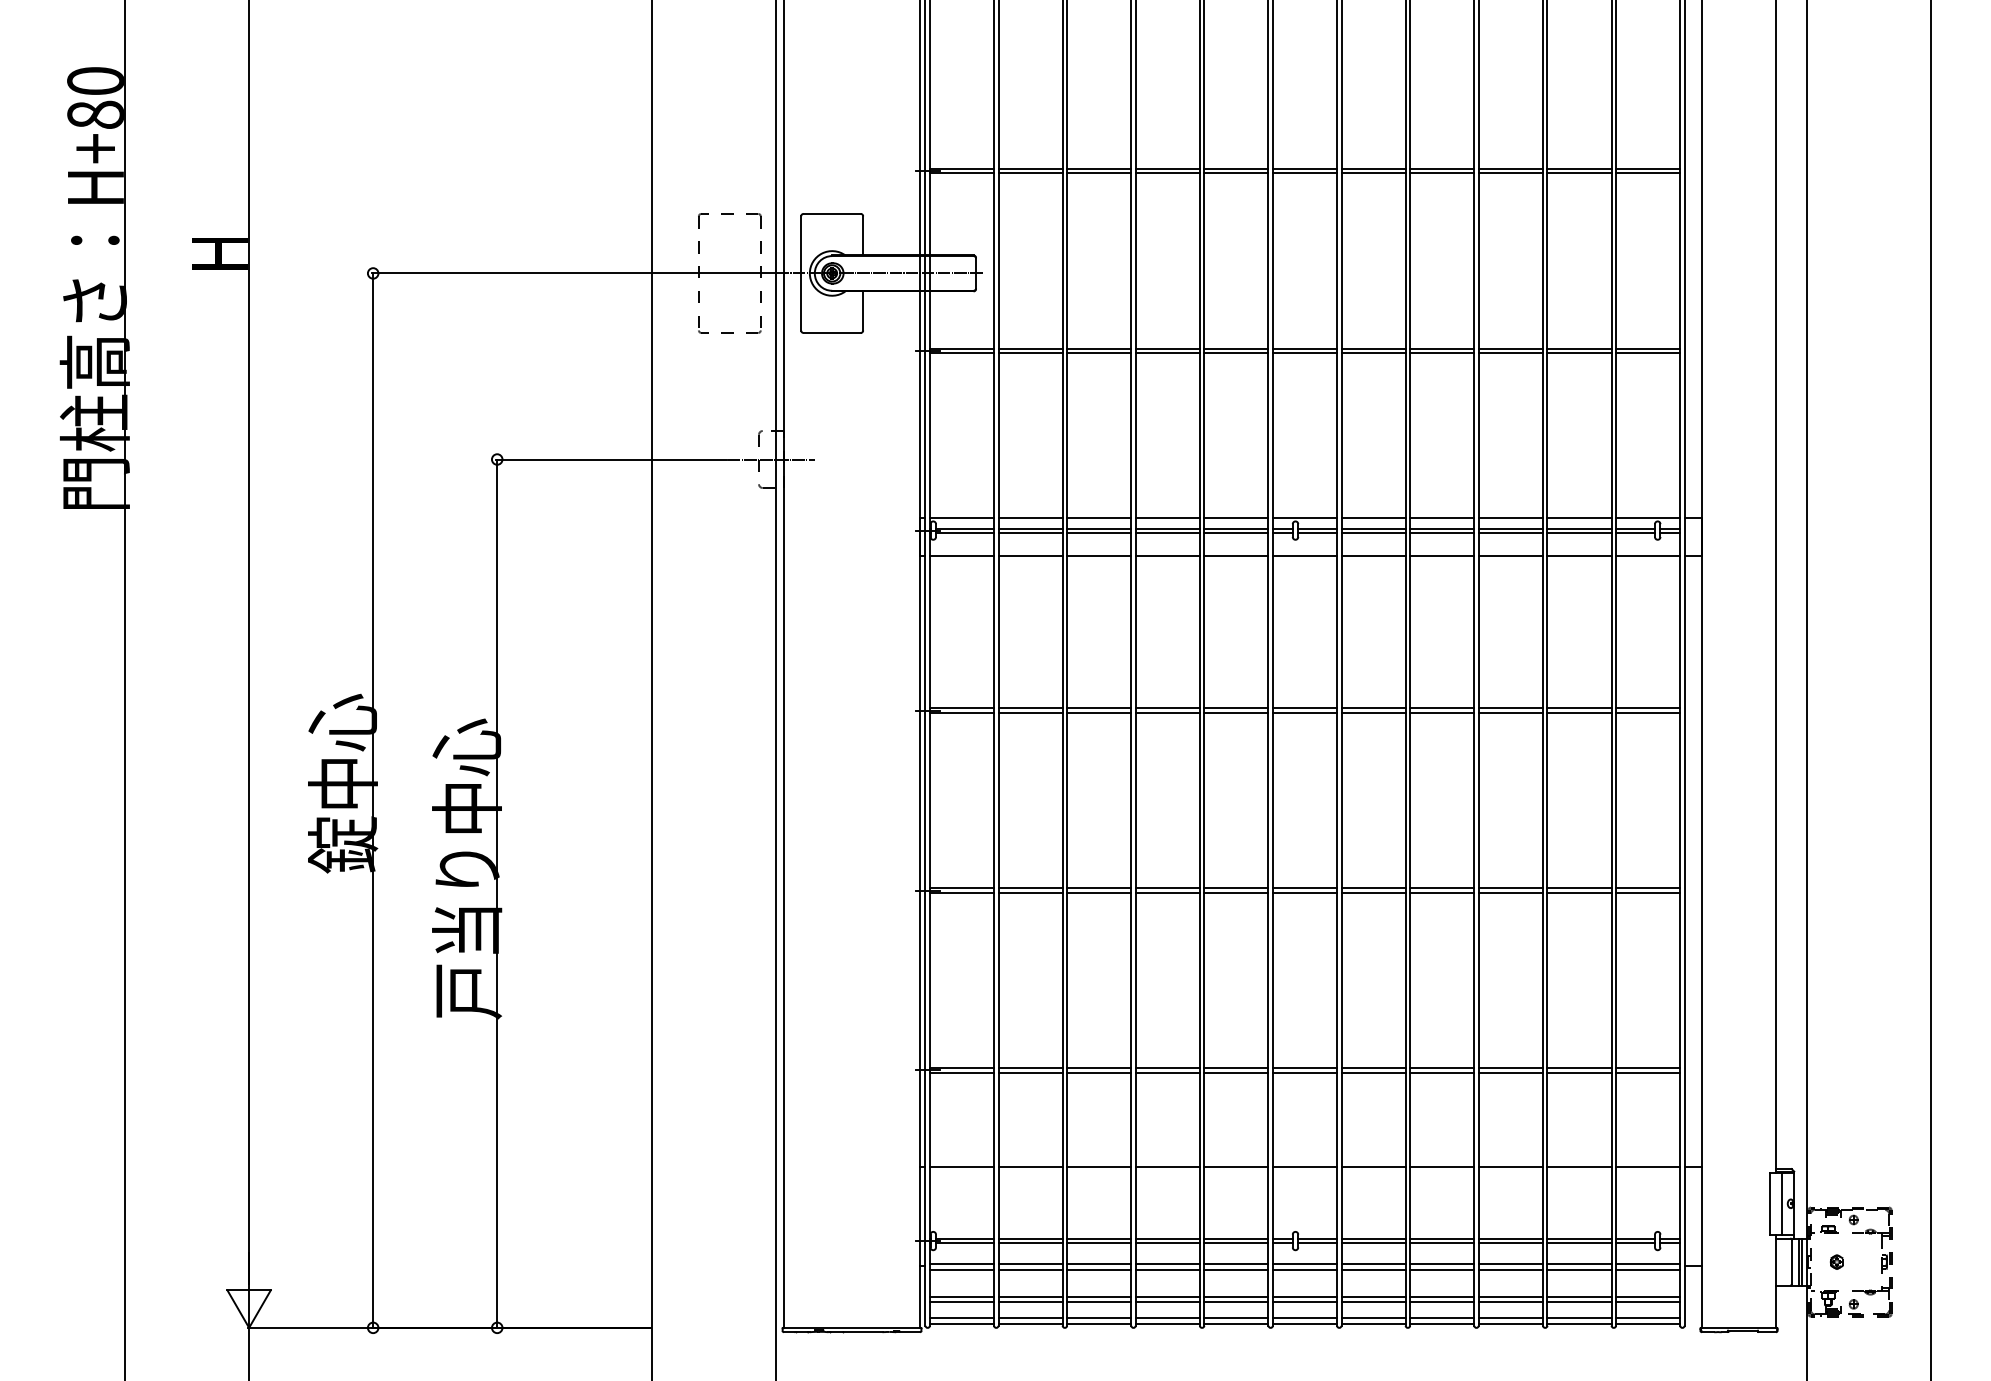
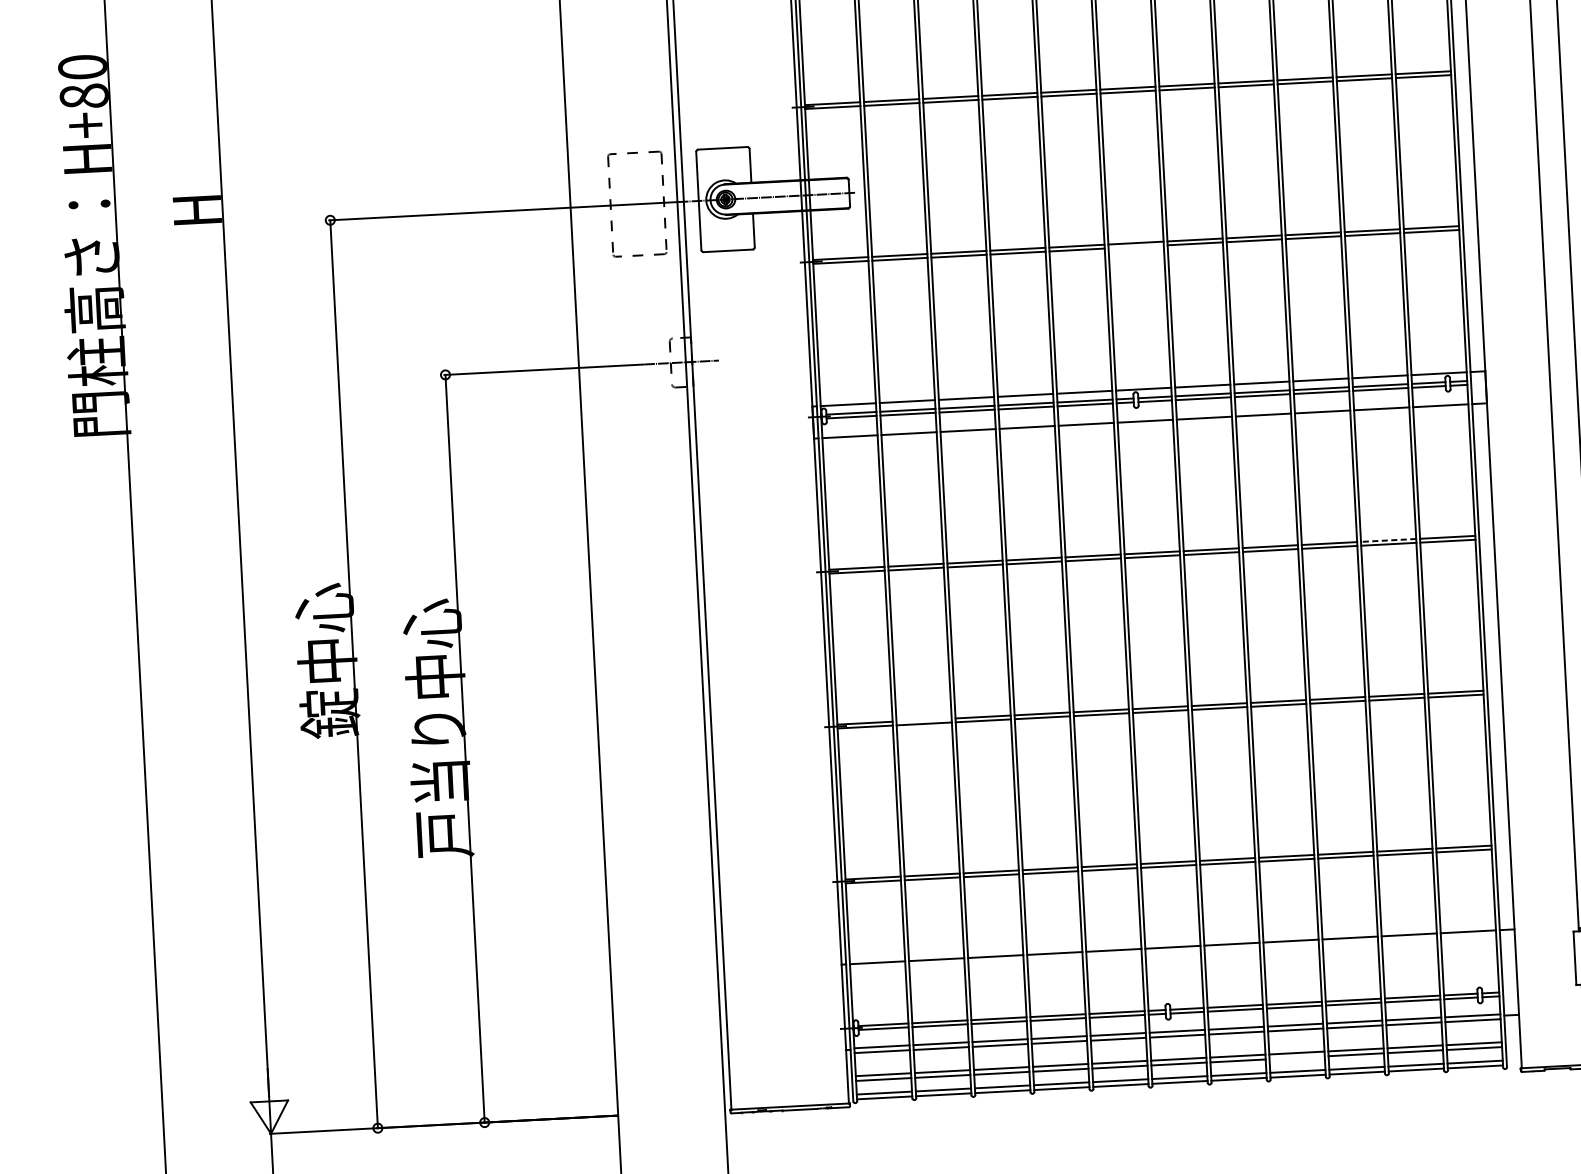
line: (1304, 353) -> (1135, 247), removed
line: (1579, 708) -> (1388, 540), solid -> dashed
line: (1030, 888) -> (924, 720), removed
line: (1442, 1302) -> (1297, 1058), removed

